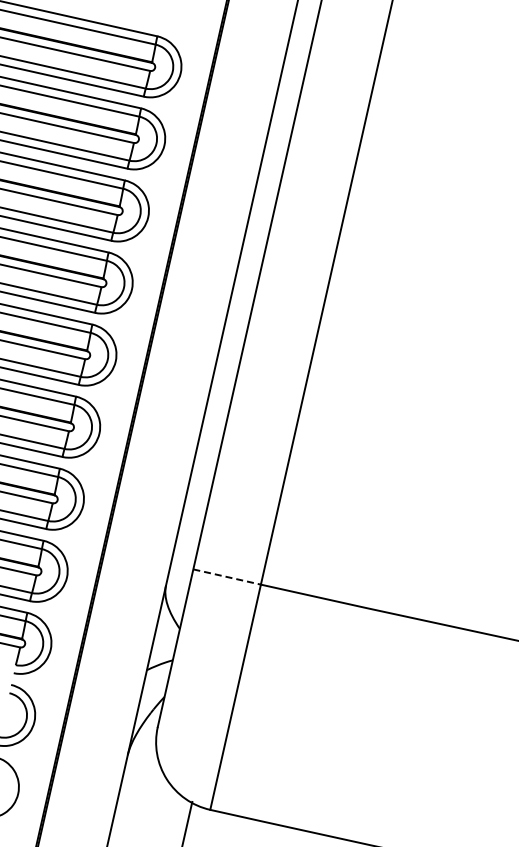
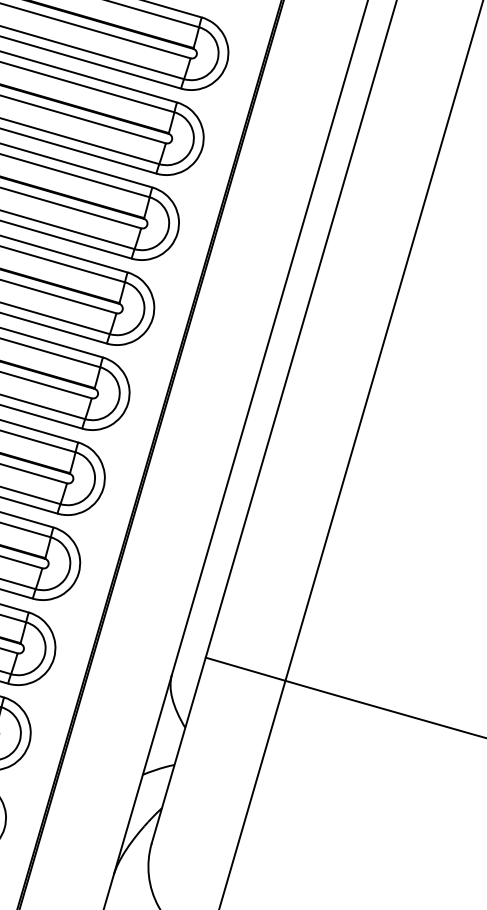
line: (227, 577) -> (246, 669), dashed -> solid

